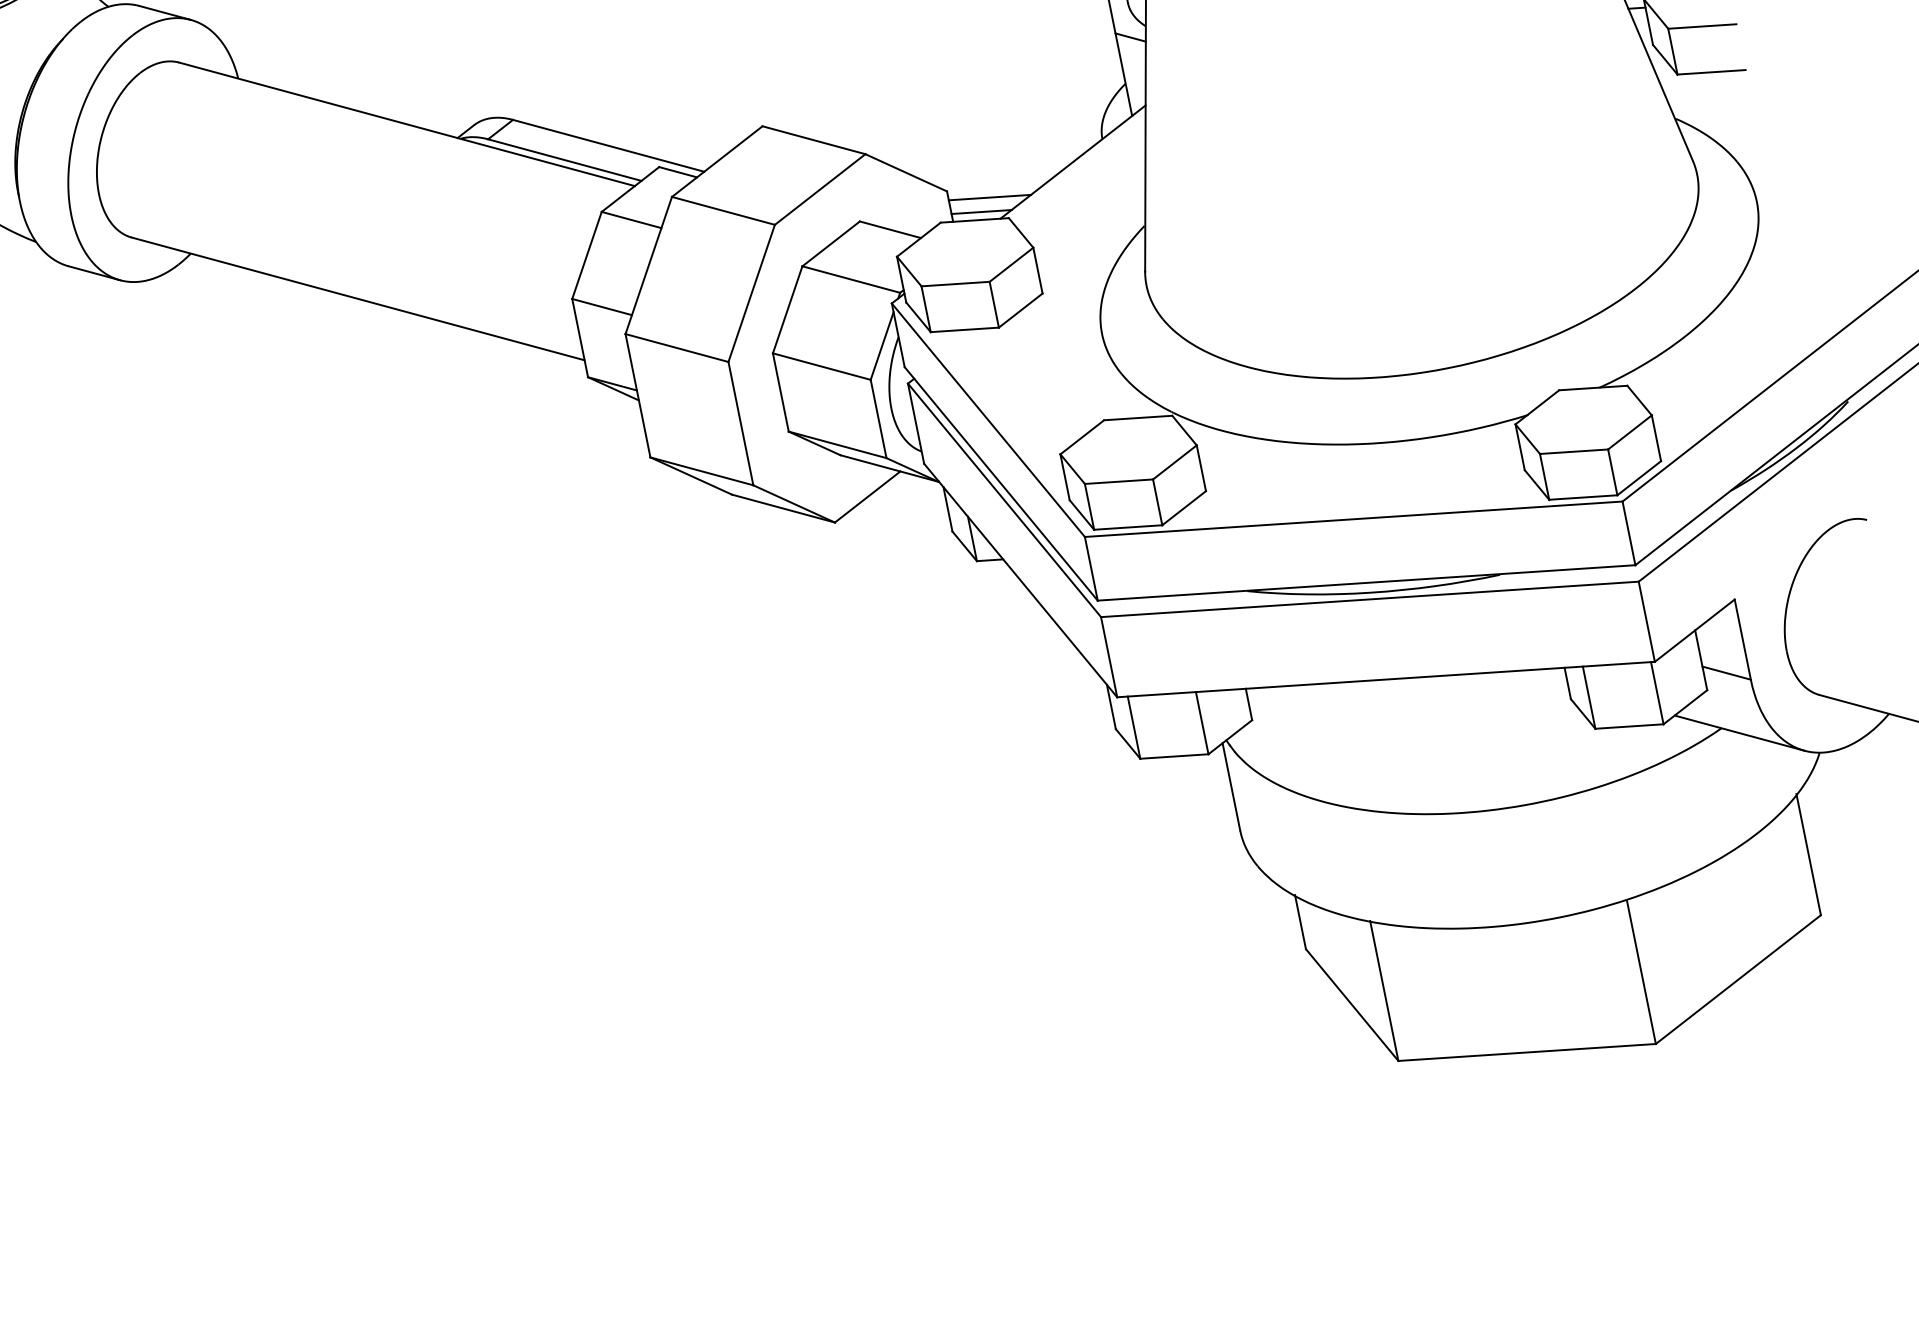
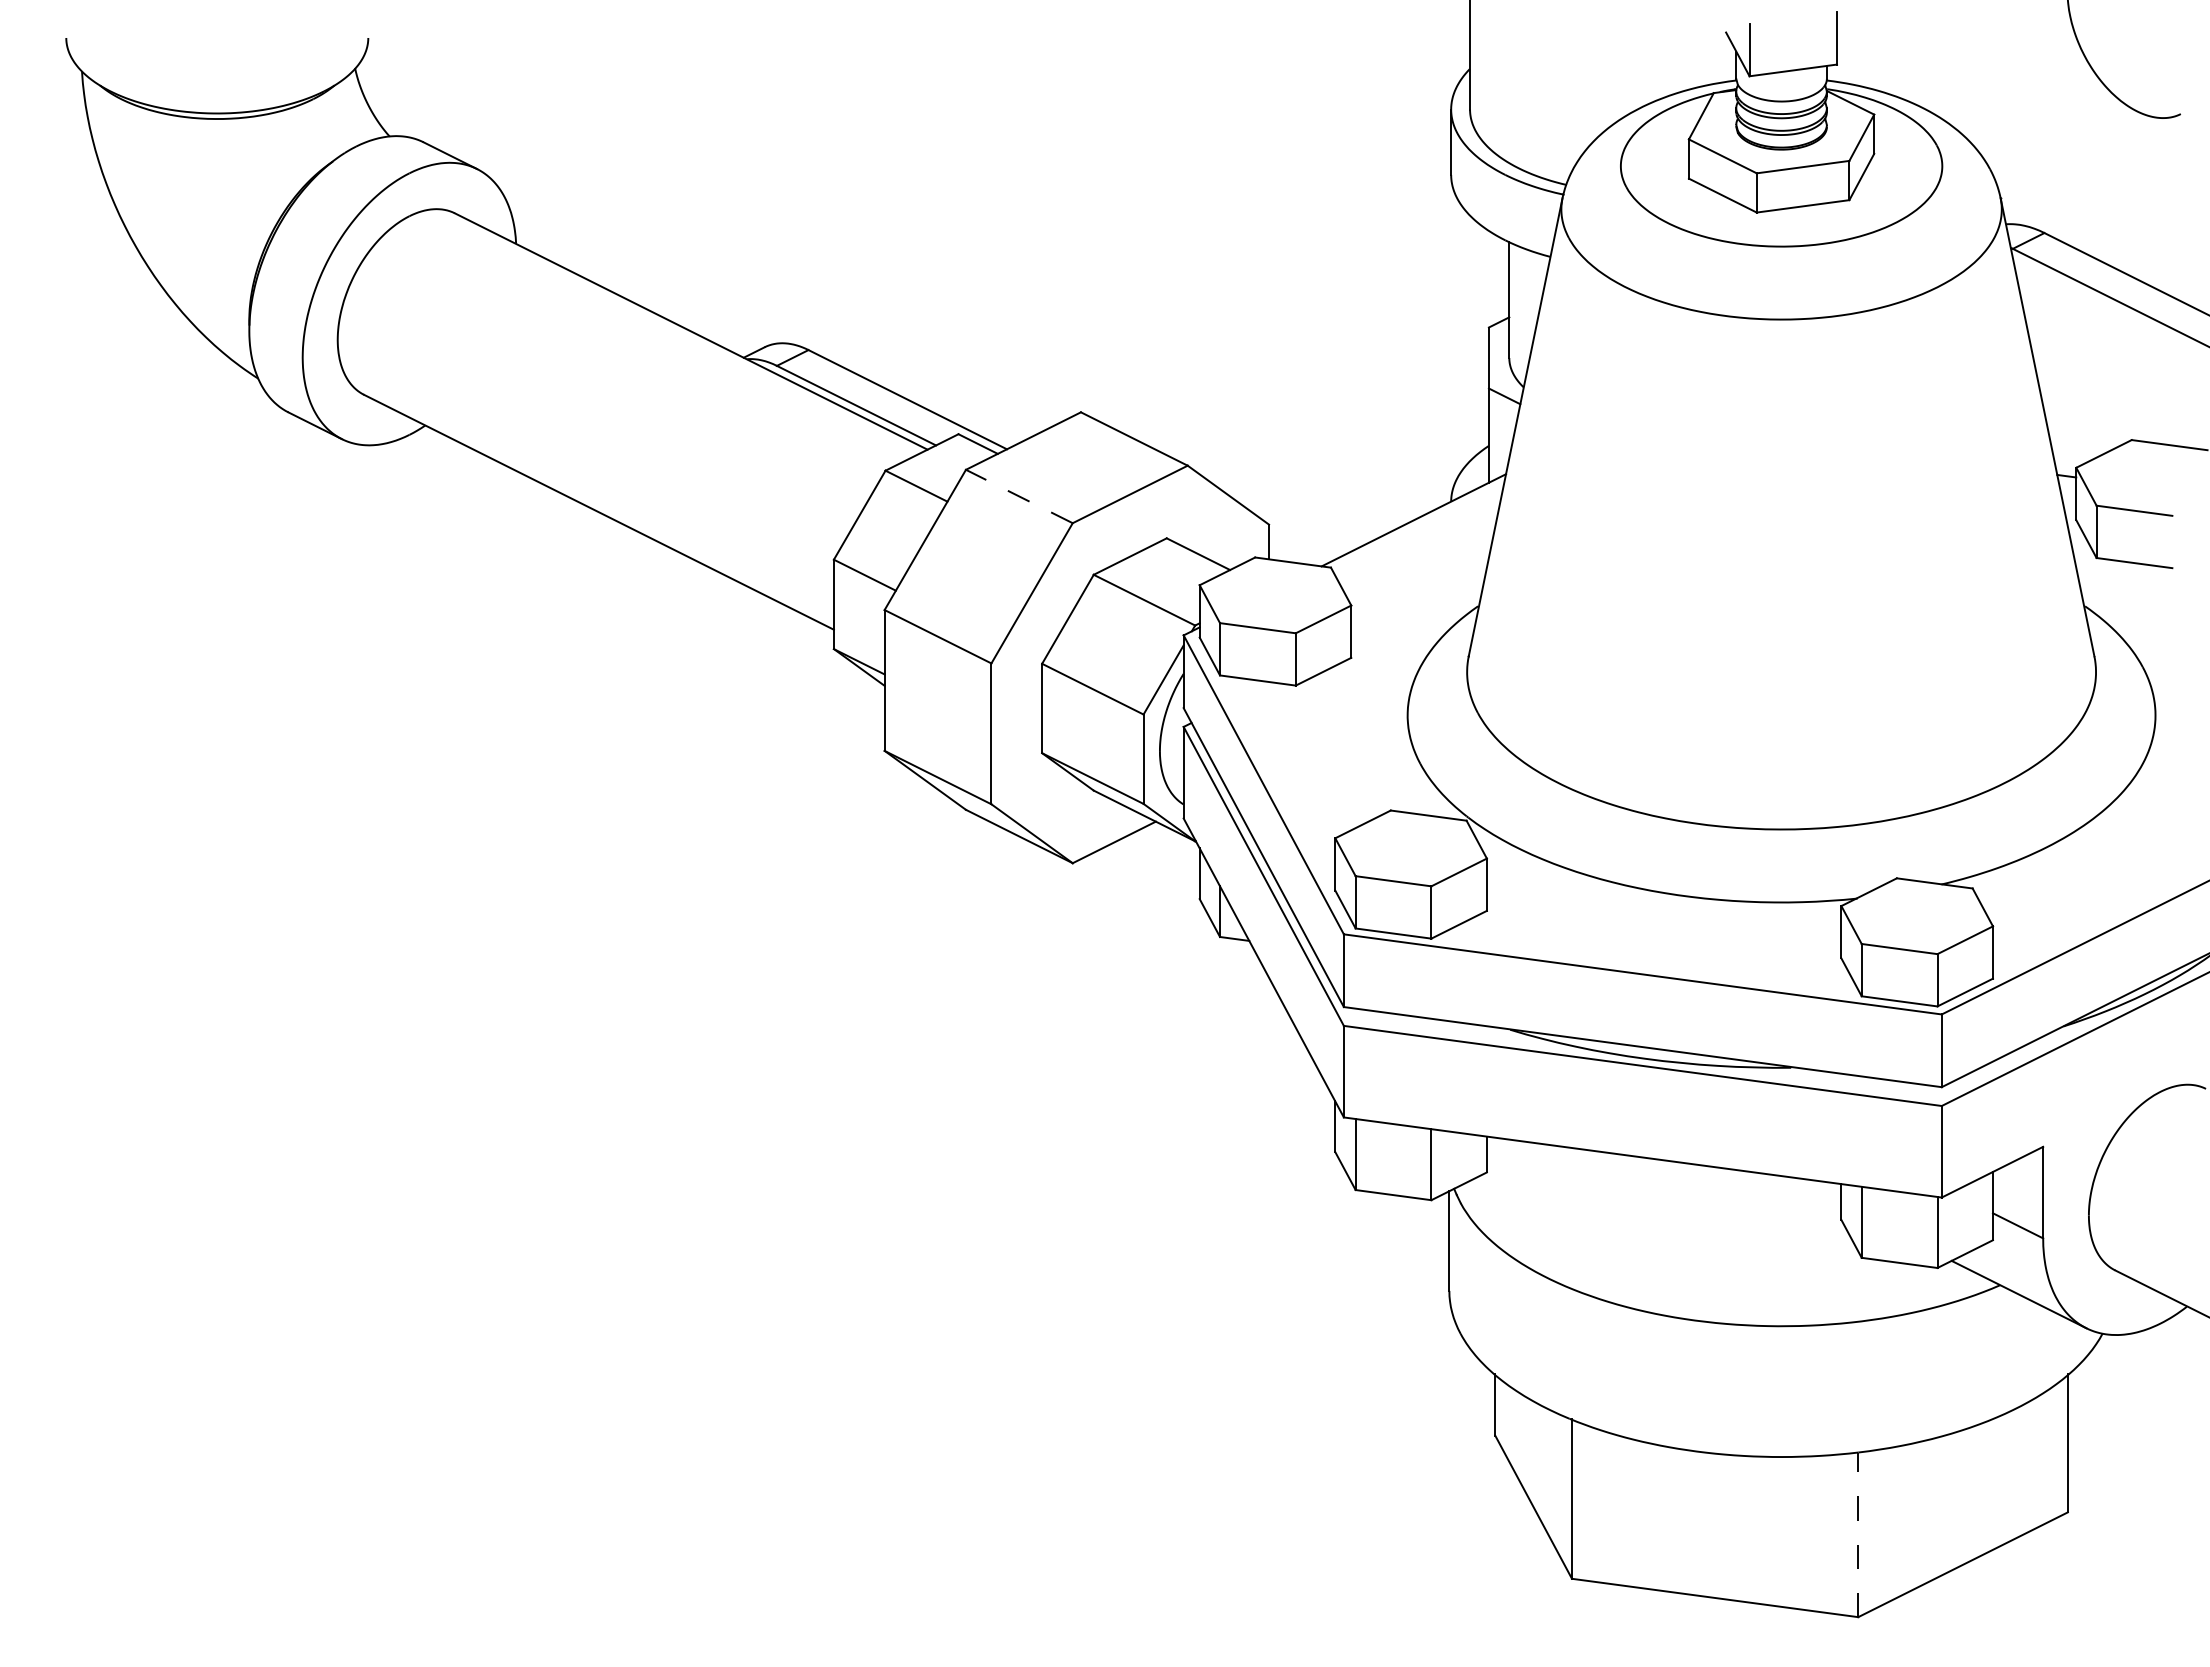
line: (989, 197) -> (1314, 540), removed
line: (723, 210) -> (1019, 496), solid -> dashed
line: (981, 211) -> (1302, 554), removed
line: (1641, 971) -> (1858, 1534), solid -> dashed

